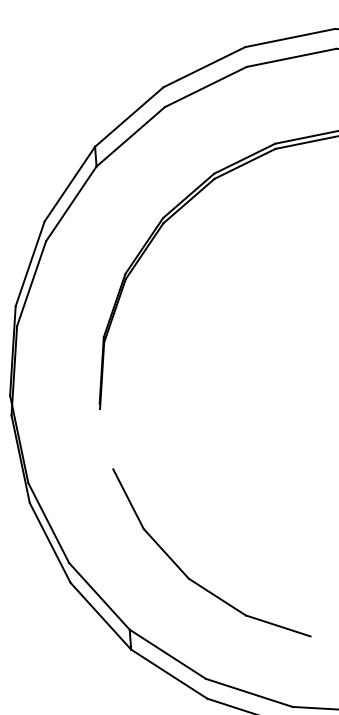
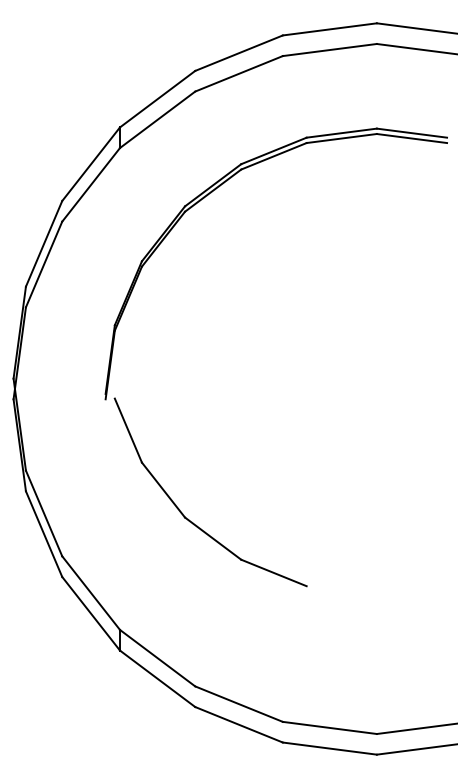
part: (192, 579) -> (188, 518), moved

